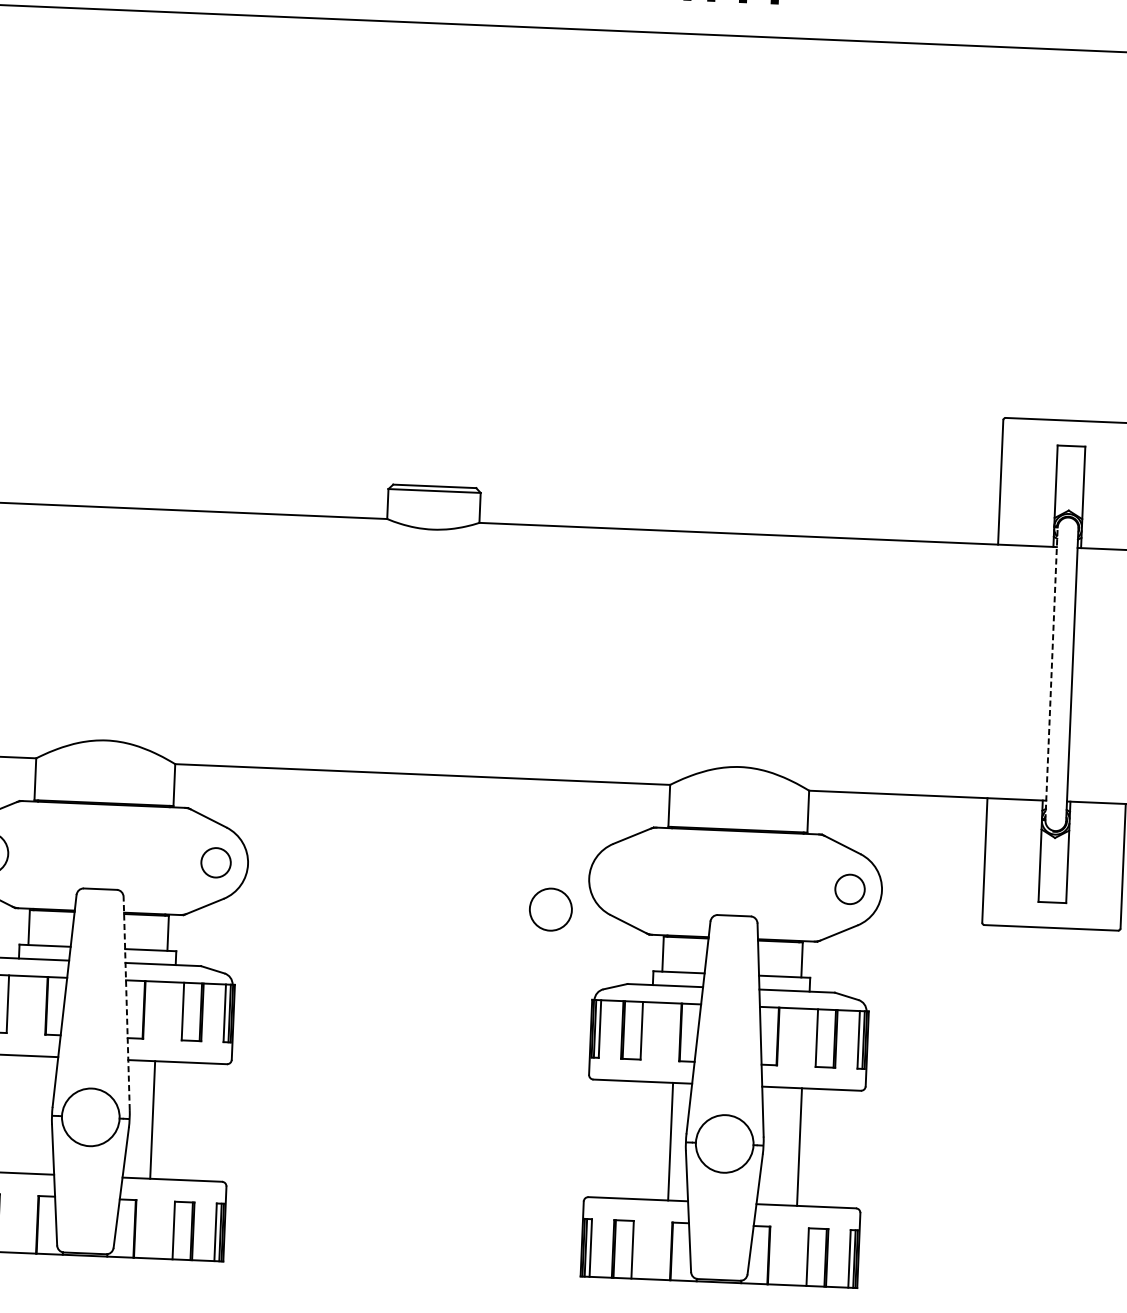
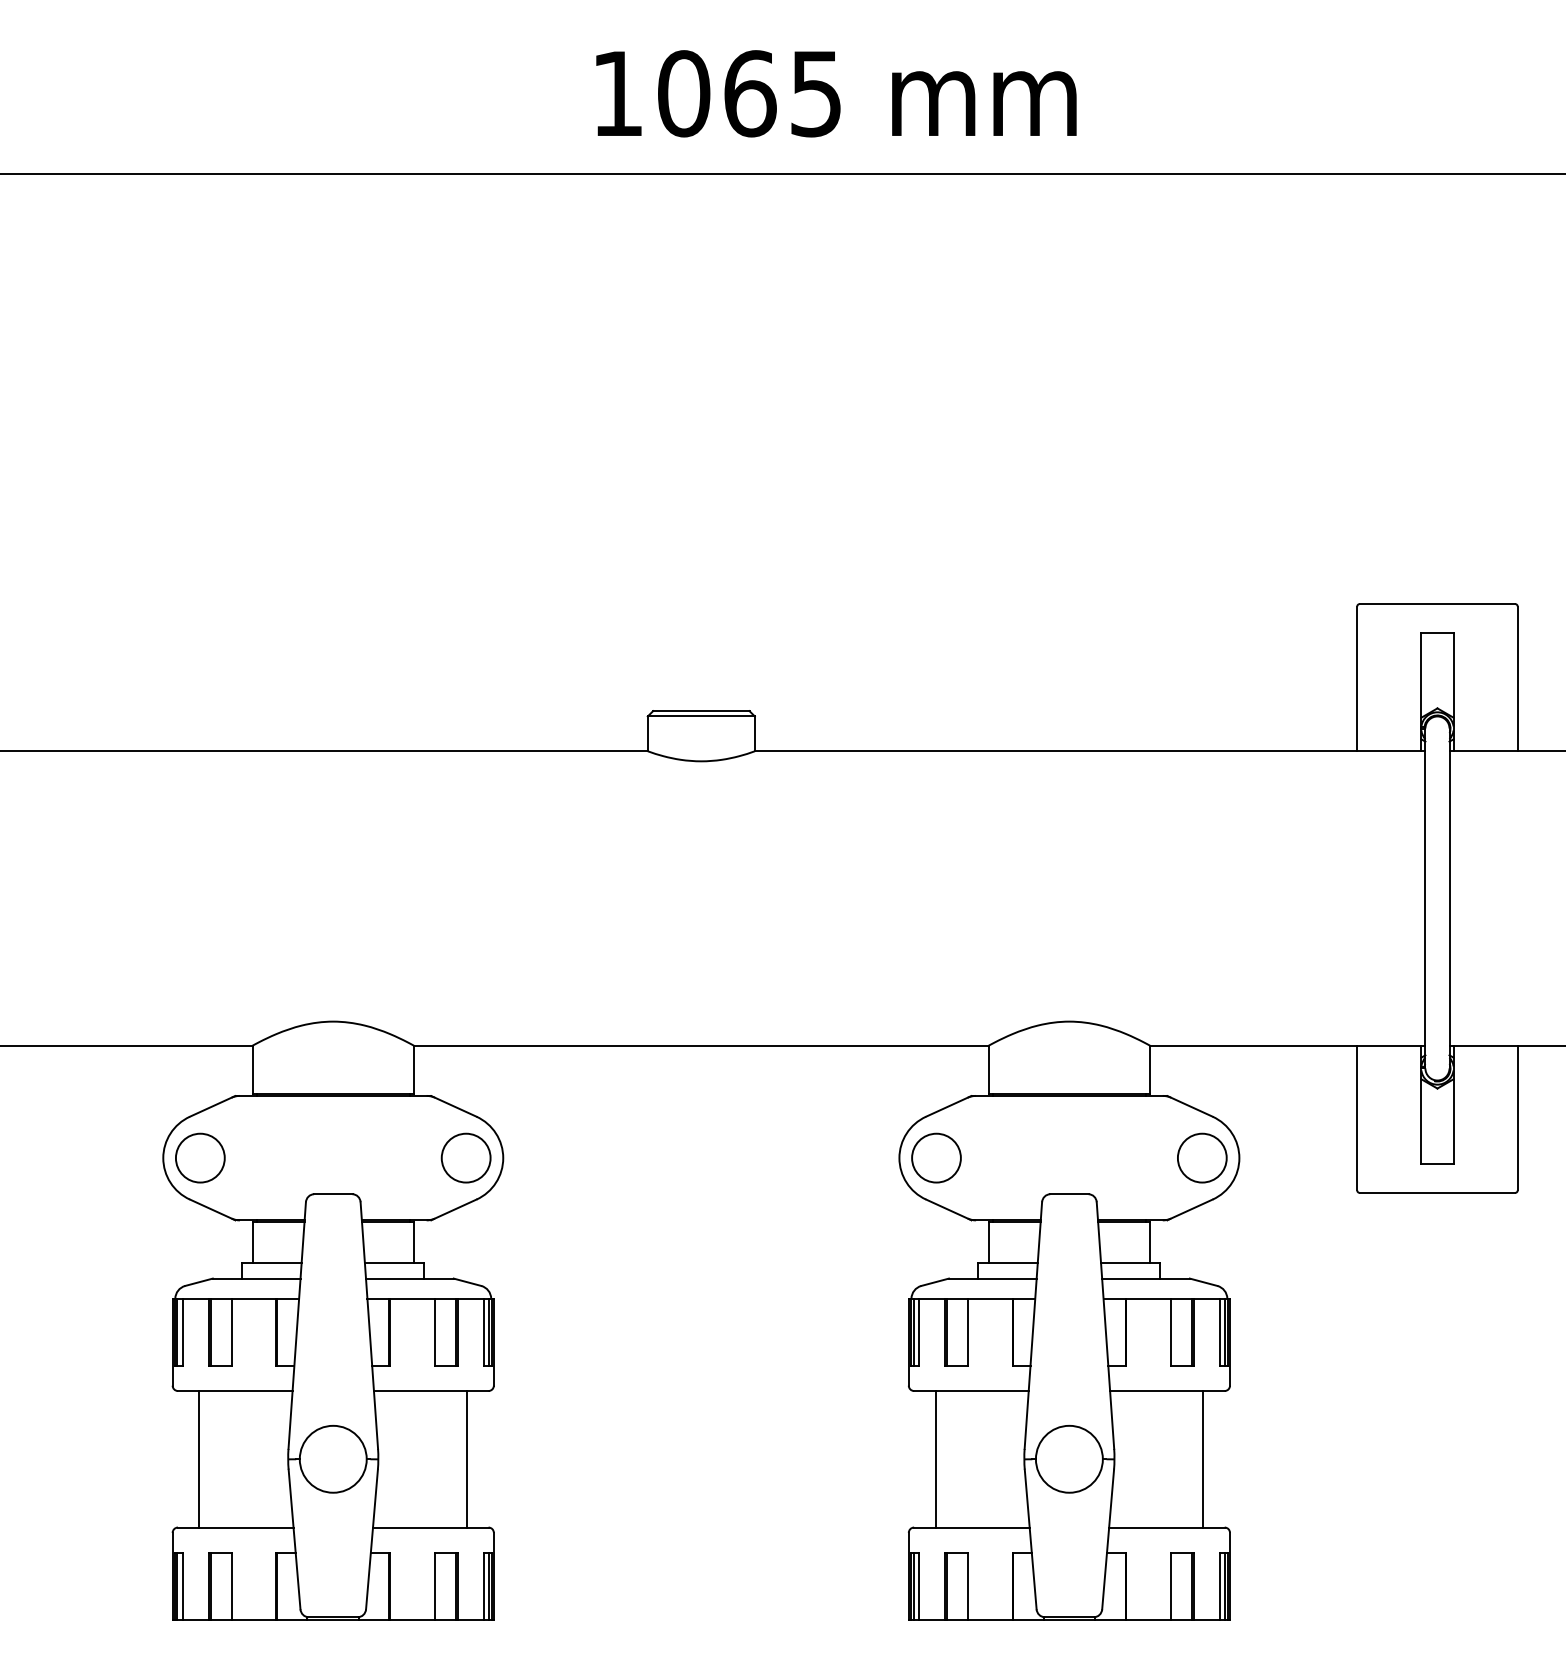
line: (1051, 673) -> (1425, 898), dashed -> solid
circle: (215, 862) -> (465, 1157), size x1.43
circle: (849, 888) -> (1201, 1157), size x1.43
circle: (550, 909) -> (936, 1157), moved
line: (126, 1003) -> (369, 1325), dashed -> solid
line: (153, 1120) -> (467, 1459), moved
line: (670, 1141) -> (935, 1459), moved
line: (799, 1147) -> (1203, 1459), moved

